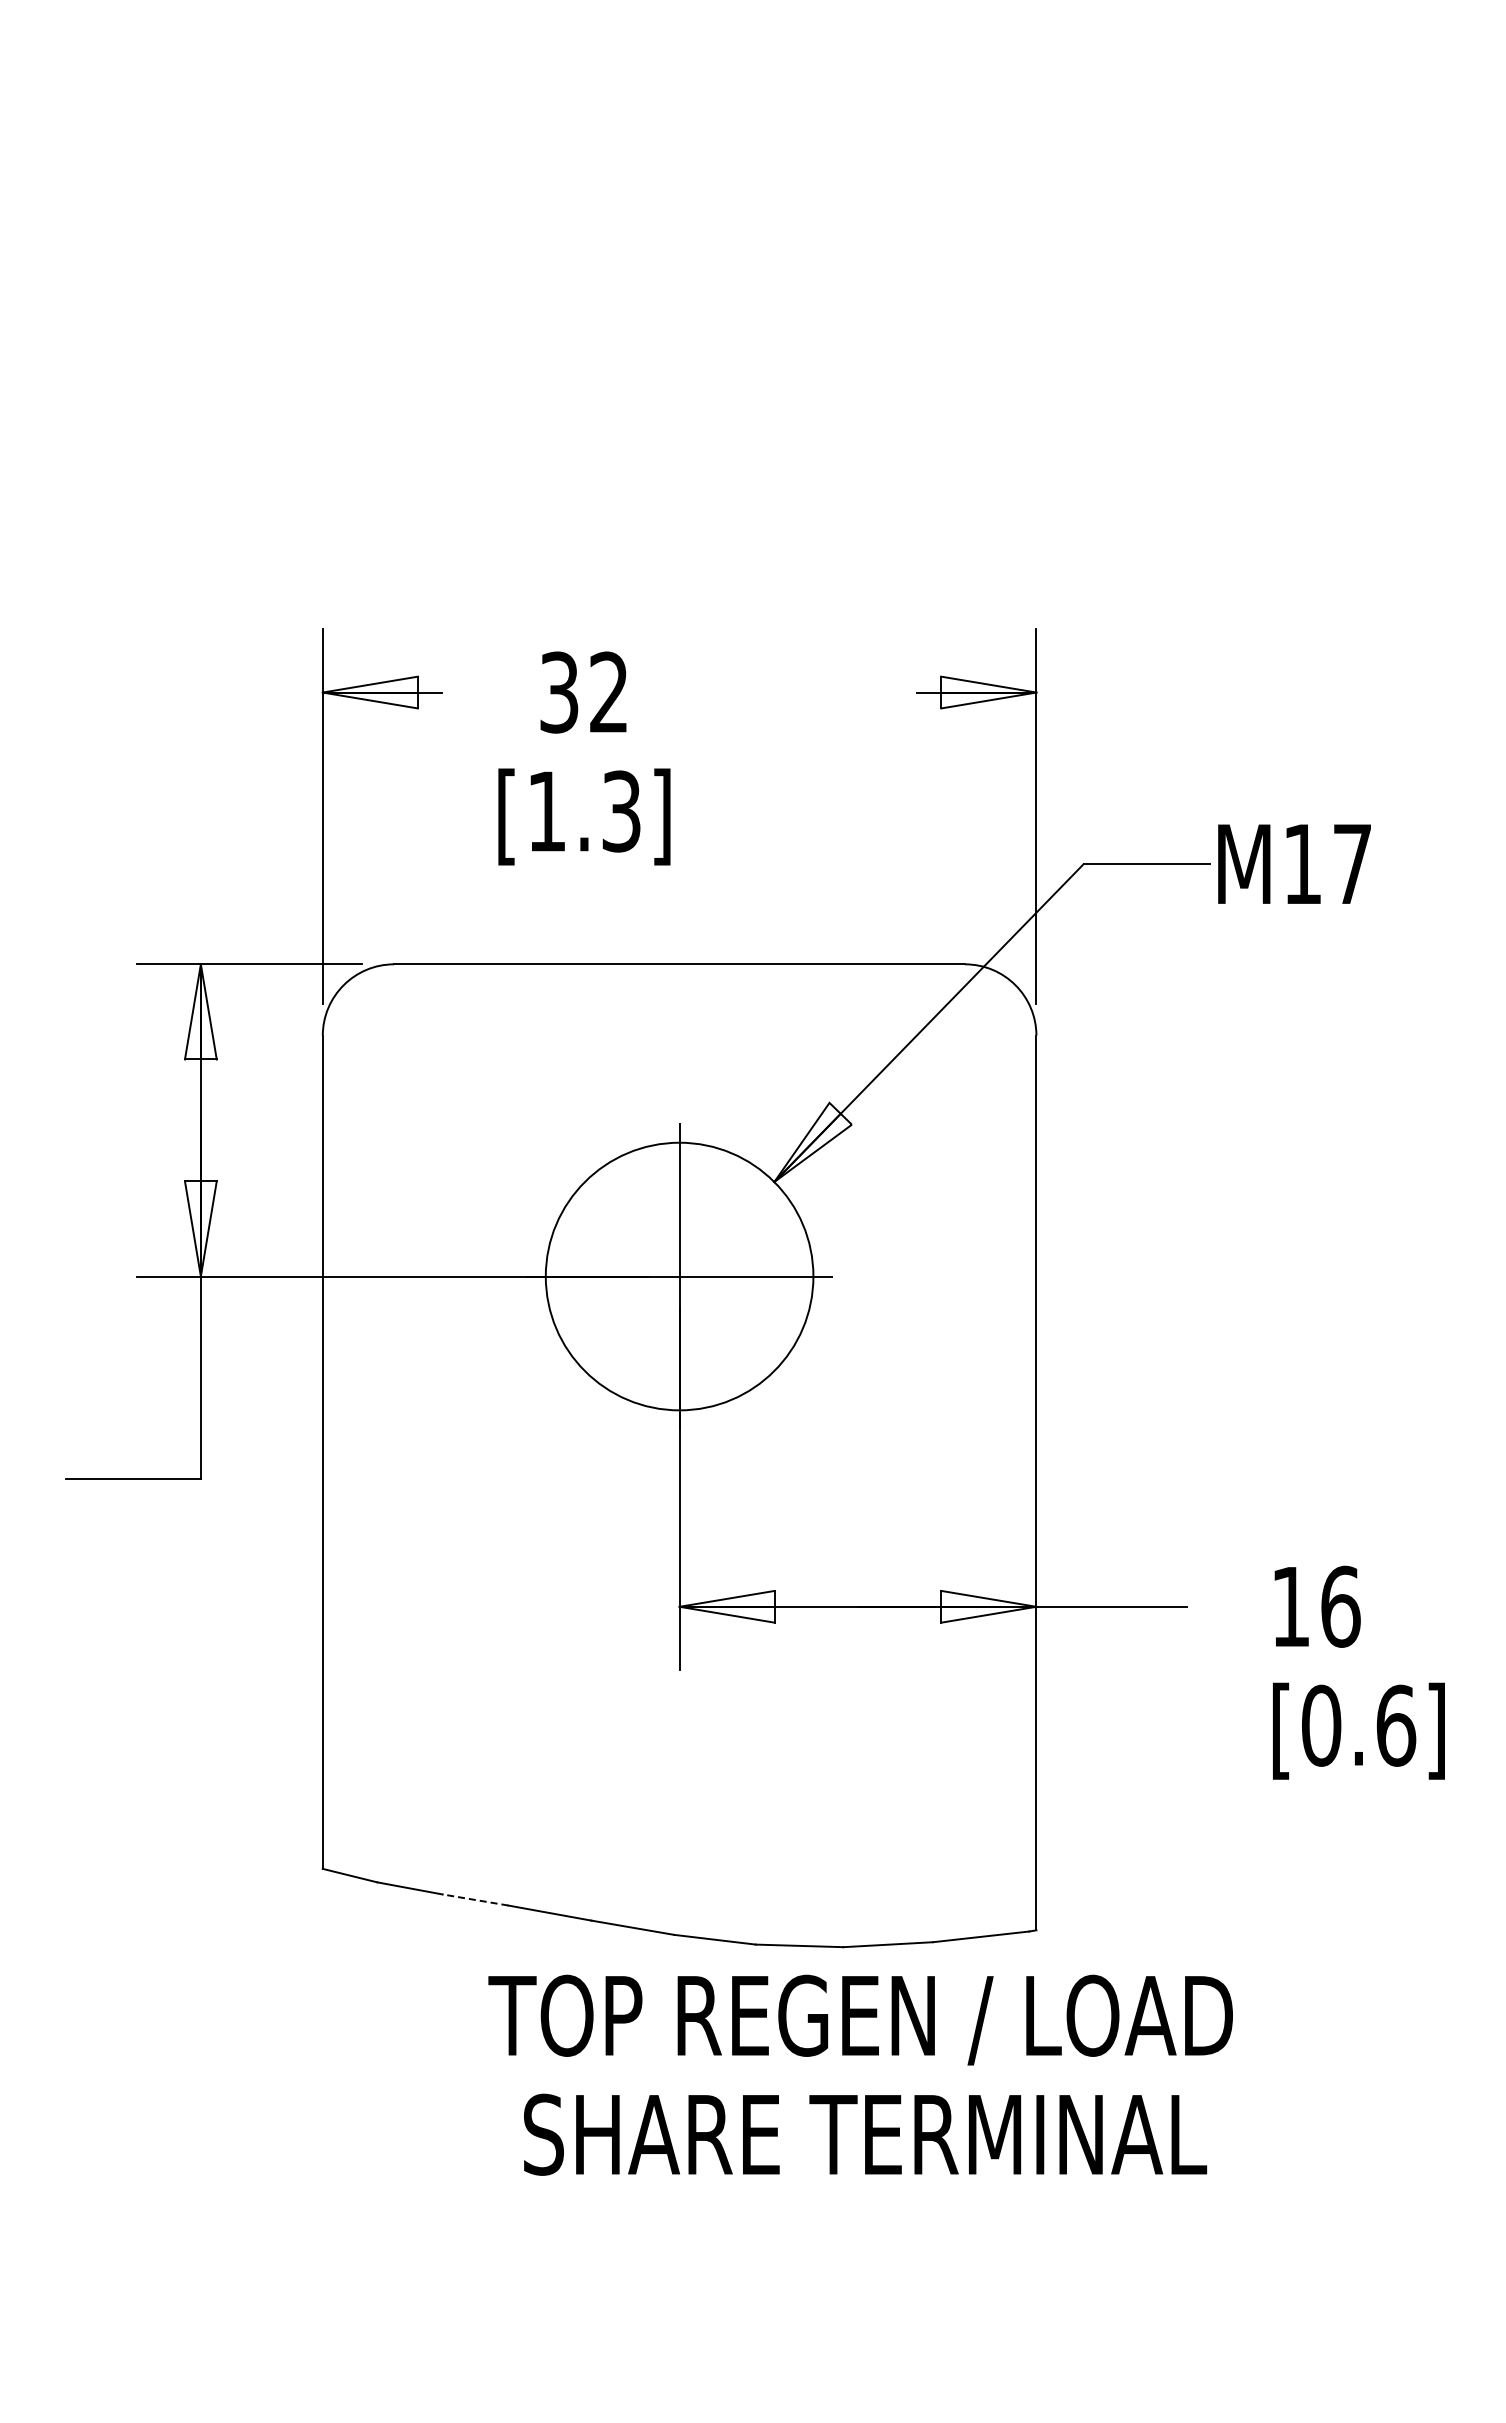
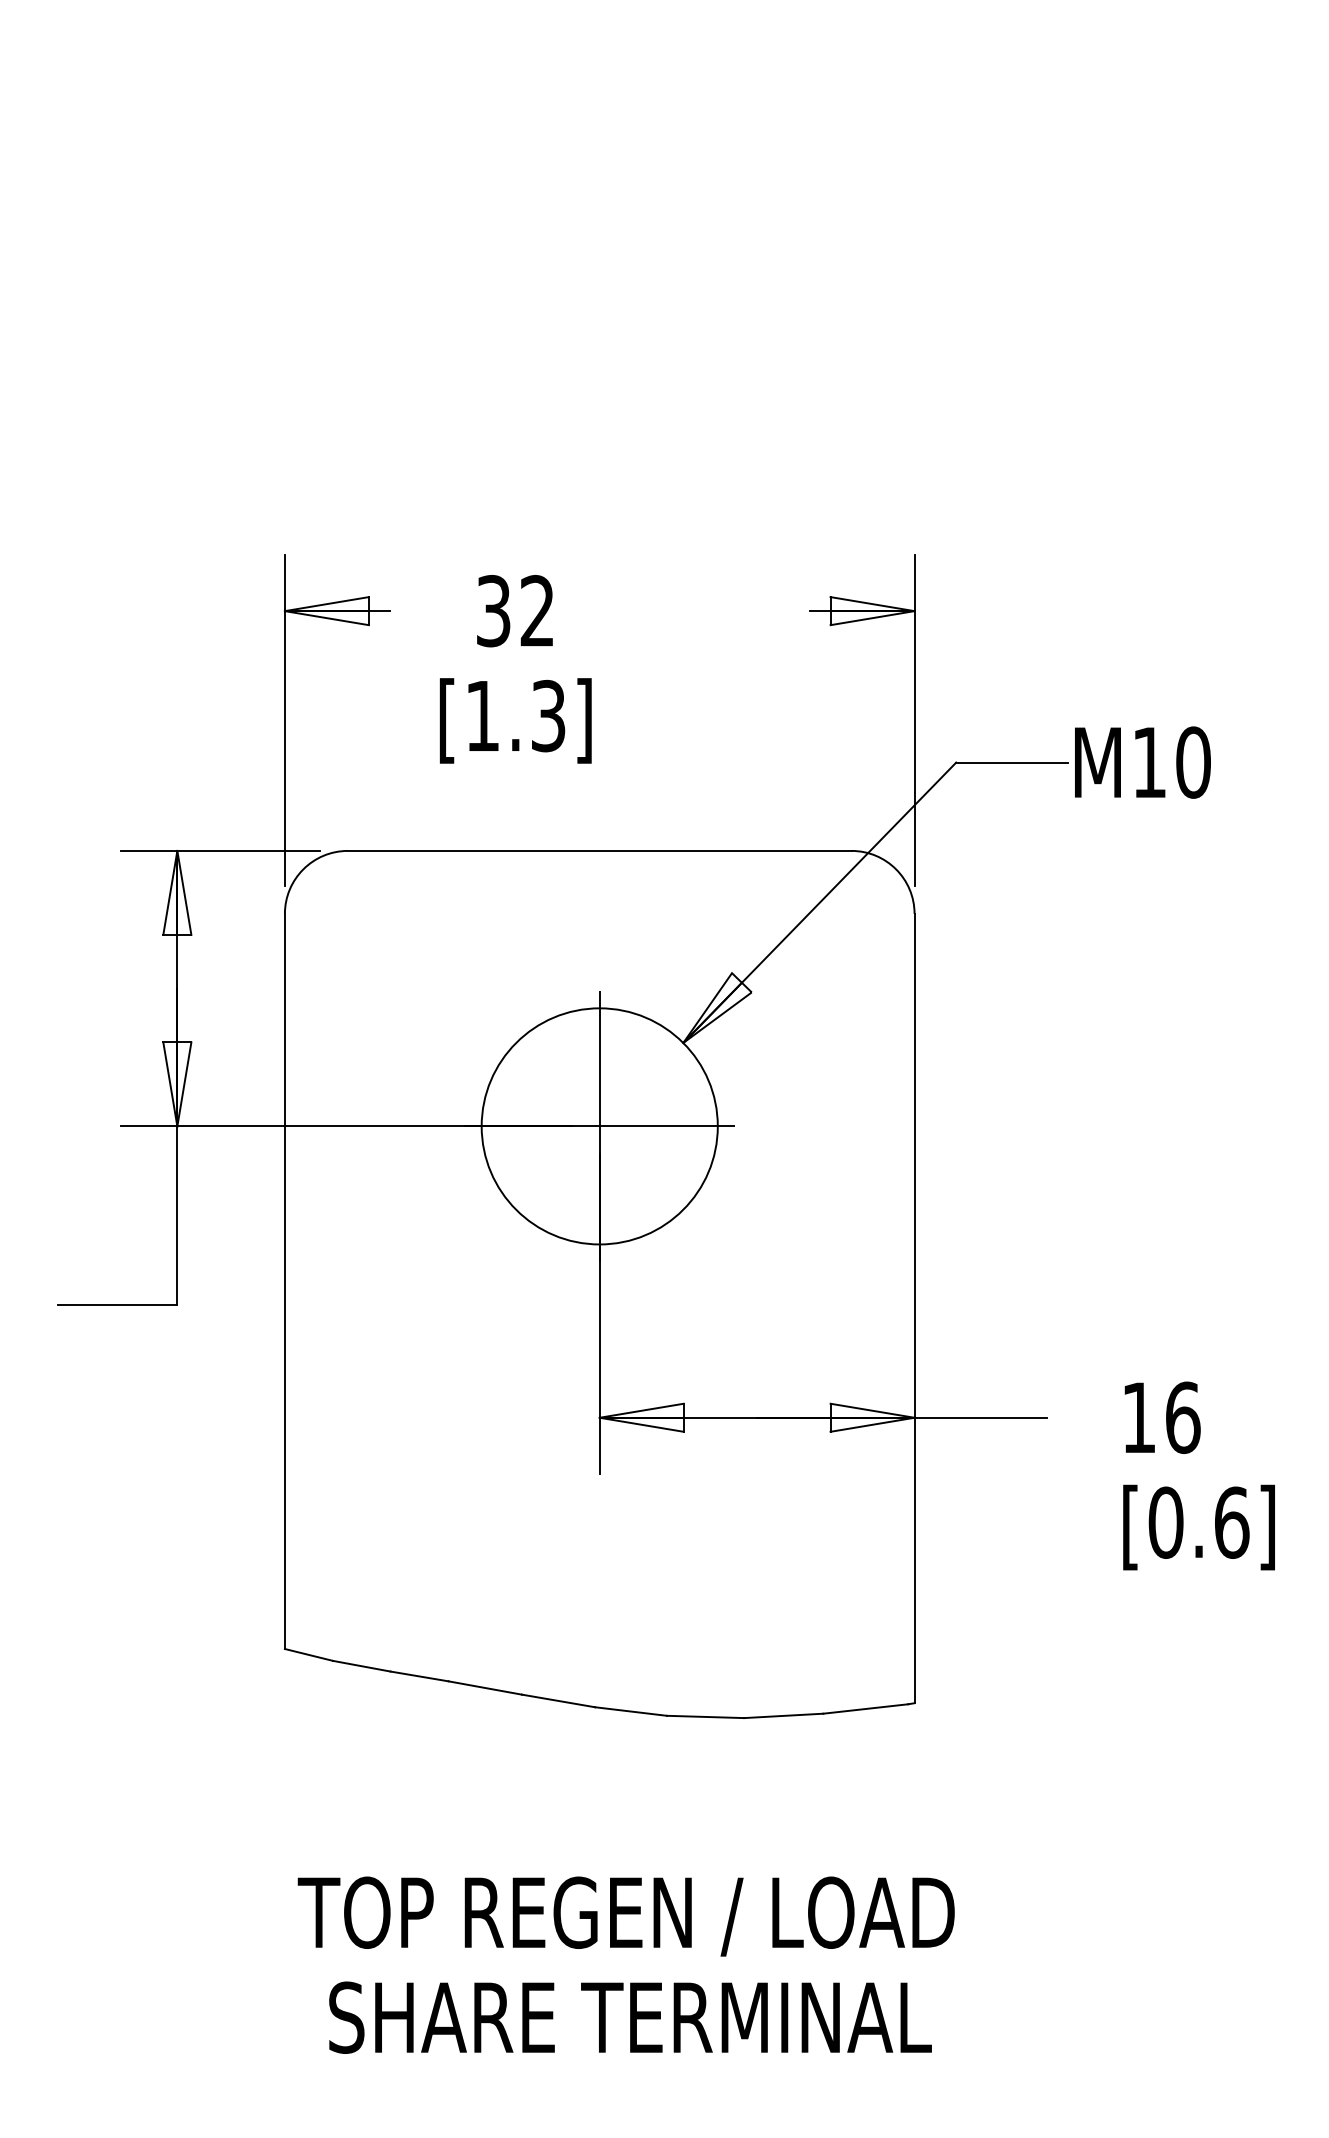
text: (1352, 864) -> (1193, 762), M17 -> M10
line: (474, 1899) -> (418, 1676), dashed -> solid
text: (860, 2074) -> (626, 1964), moved

